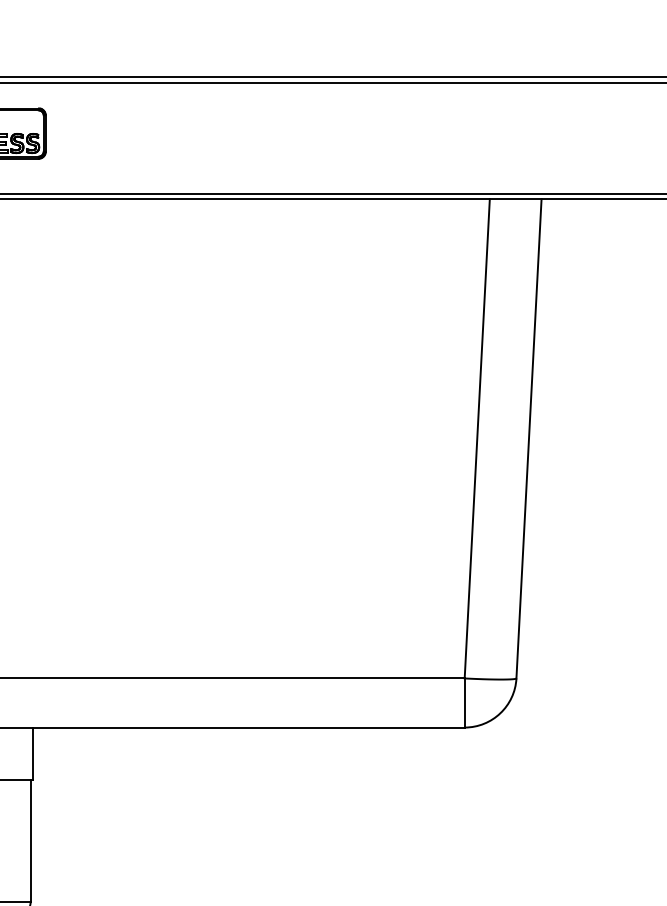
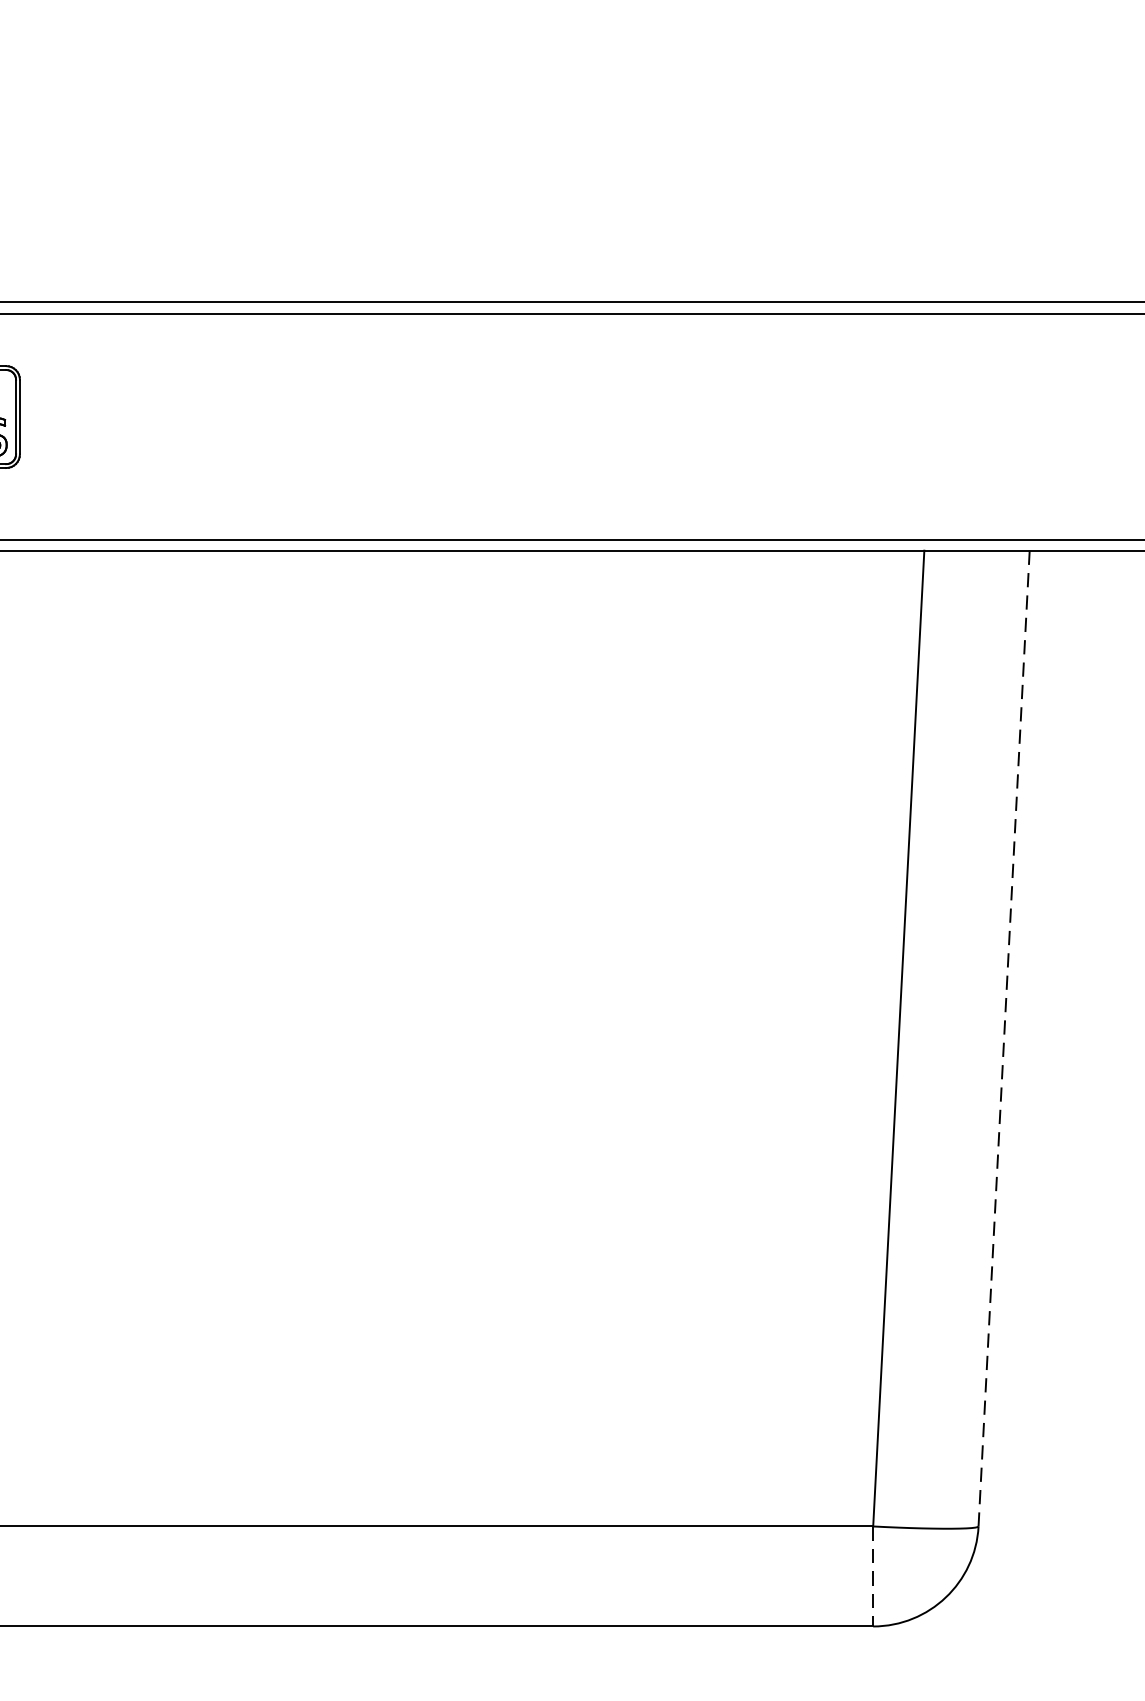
line: (529, 438) -> (1005, 1037), solid -> dashed
line: (464, 703) -> (872, 1577), solid -> dashed

